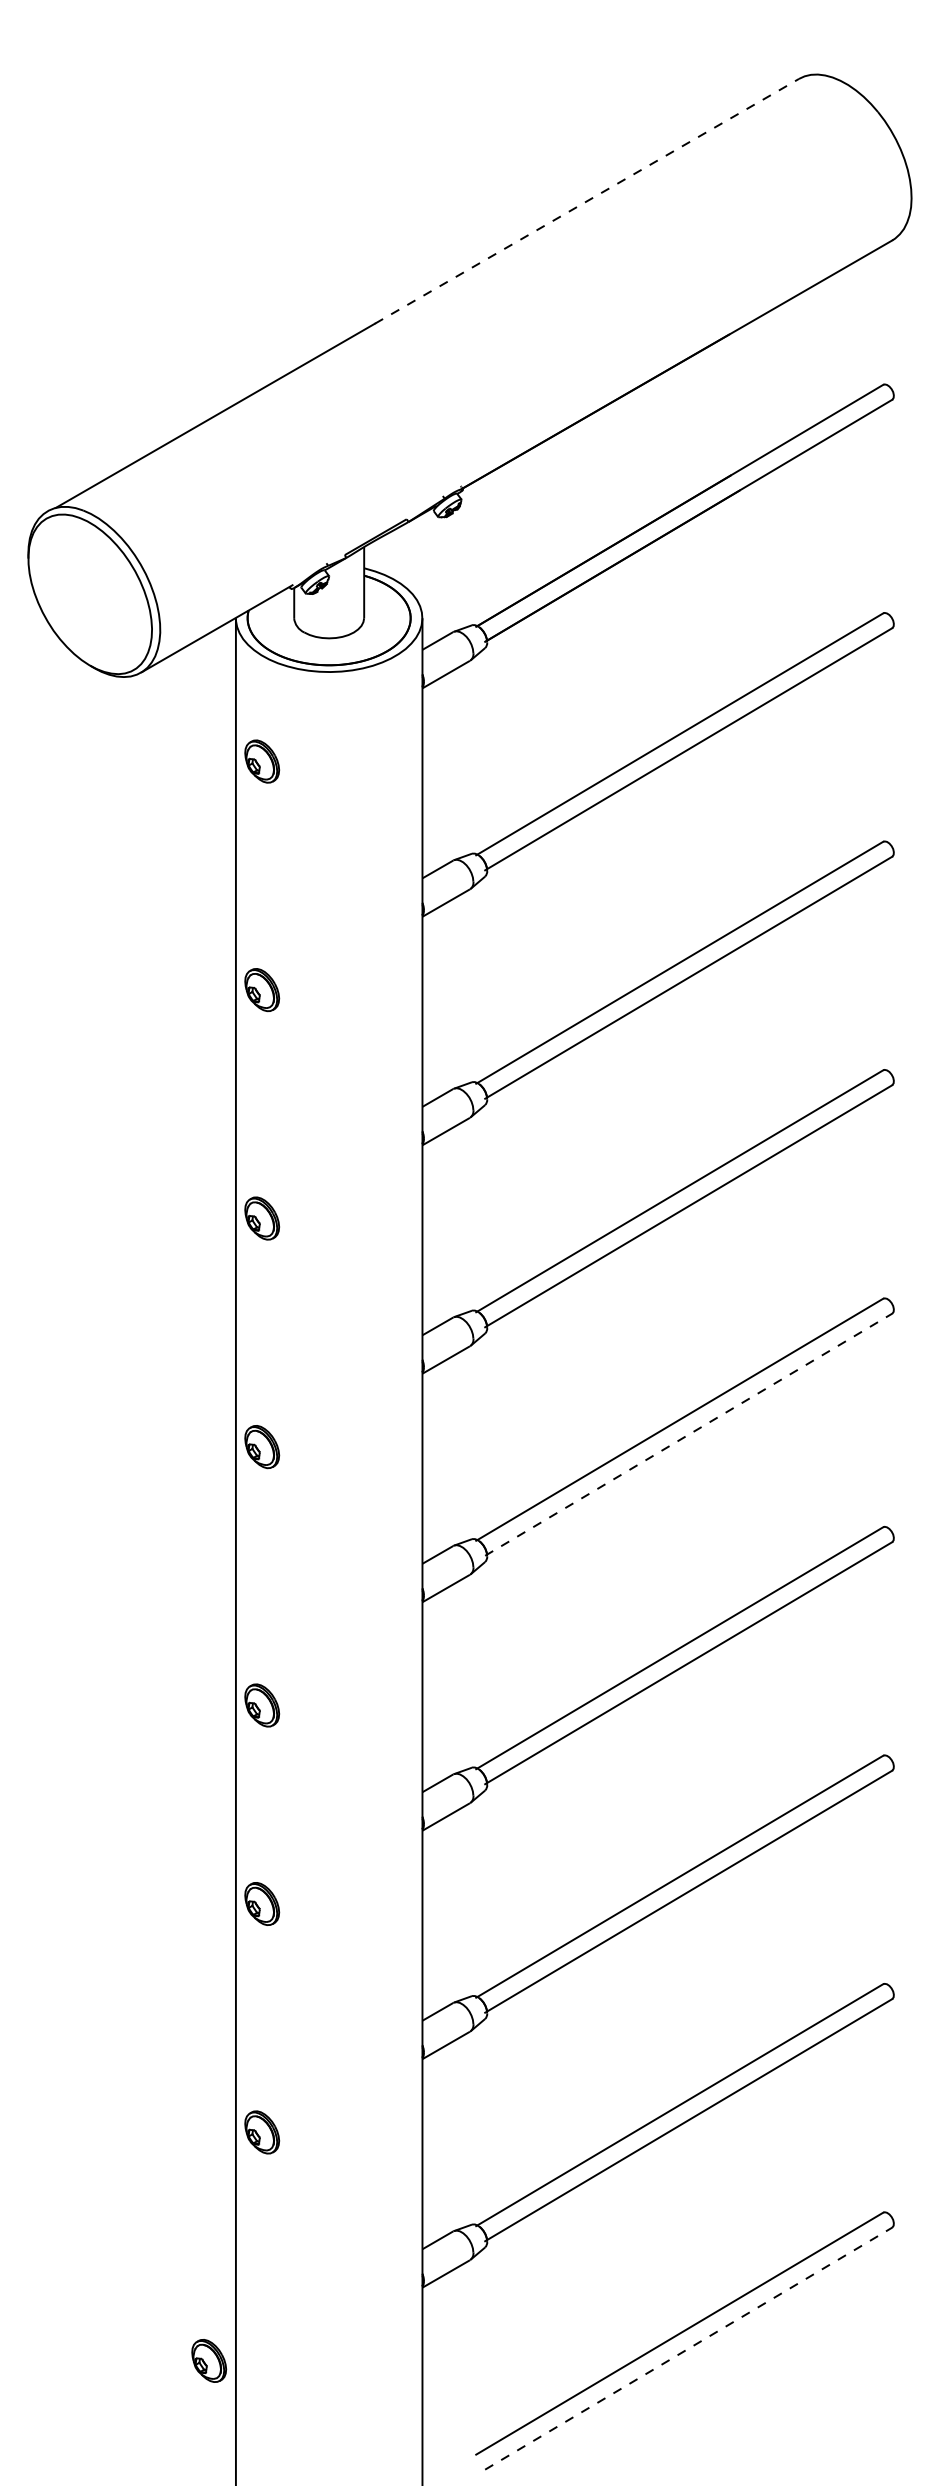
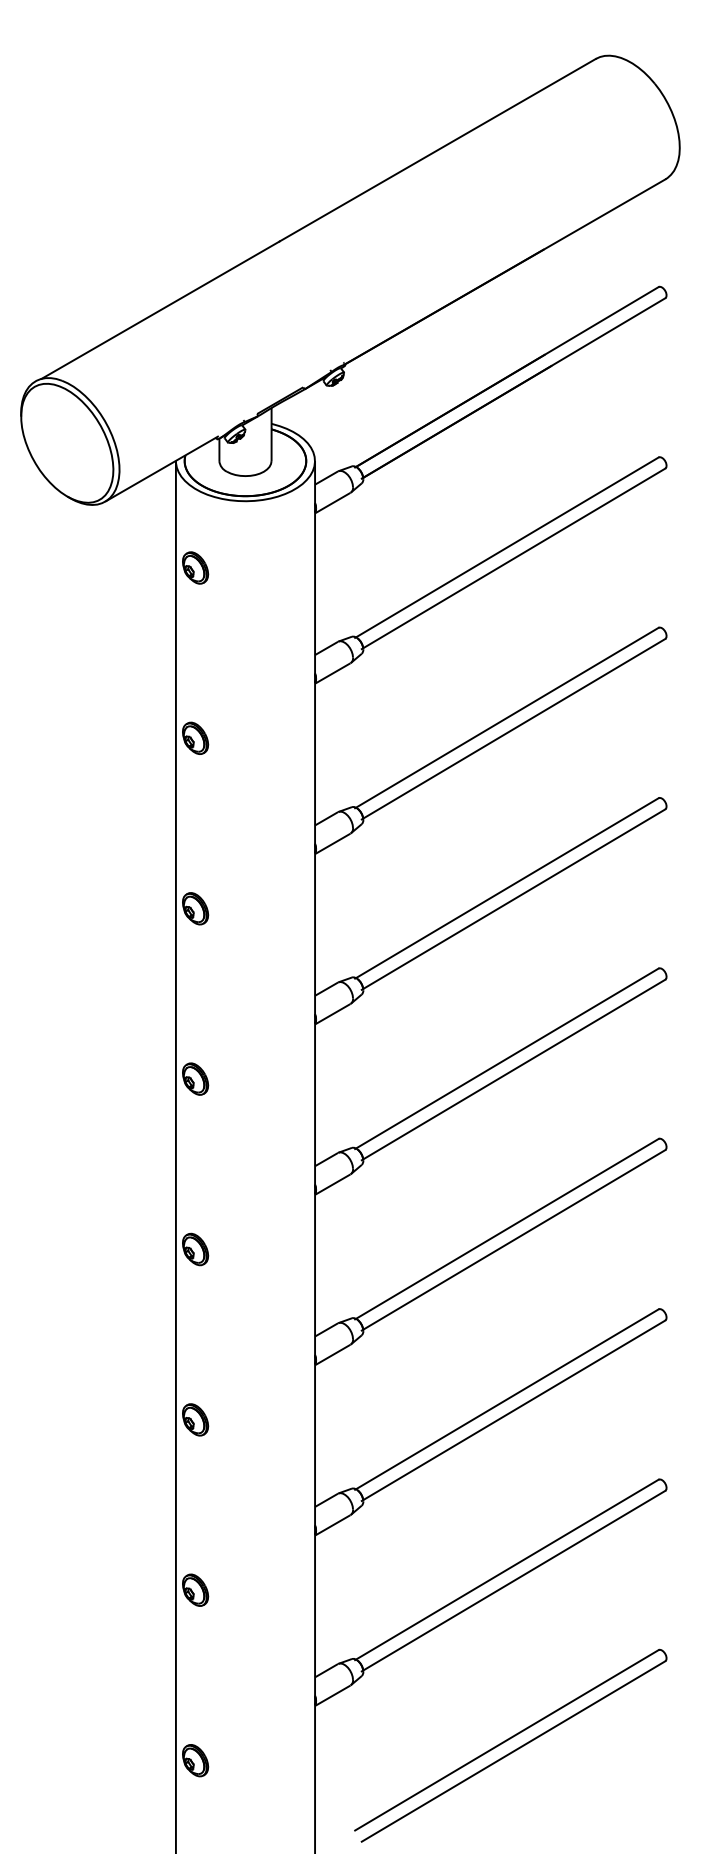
line: (587, 201) -> (438, 150), dashed -> solid
line: (688, 1434) -> (513, 1069), dashed -> solid
part: (262, 1705) -> (195, 1249), moved
line: (688, 2348) -> (513, 1751), dashed -> solid
part: (209, 2360) -> (195, 1760), moved

